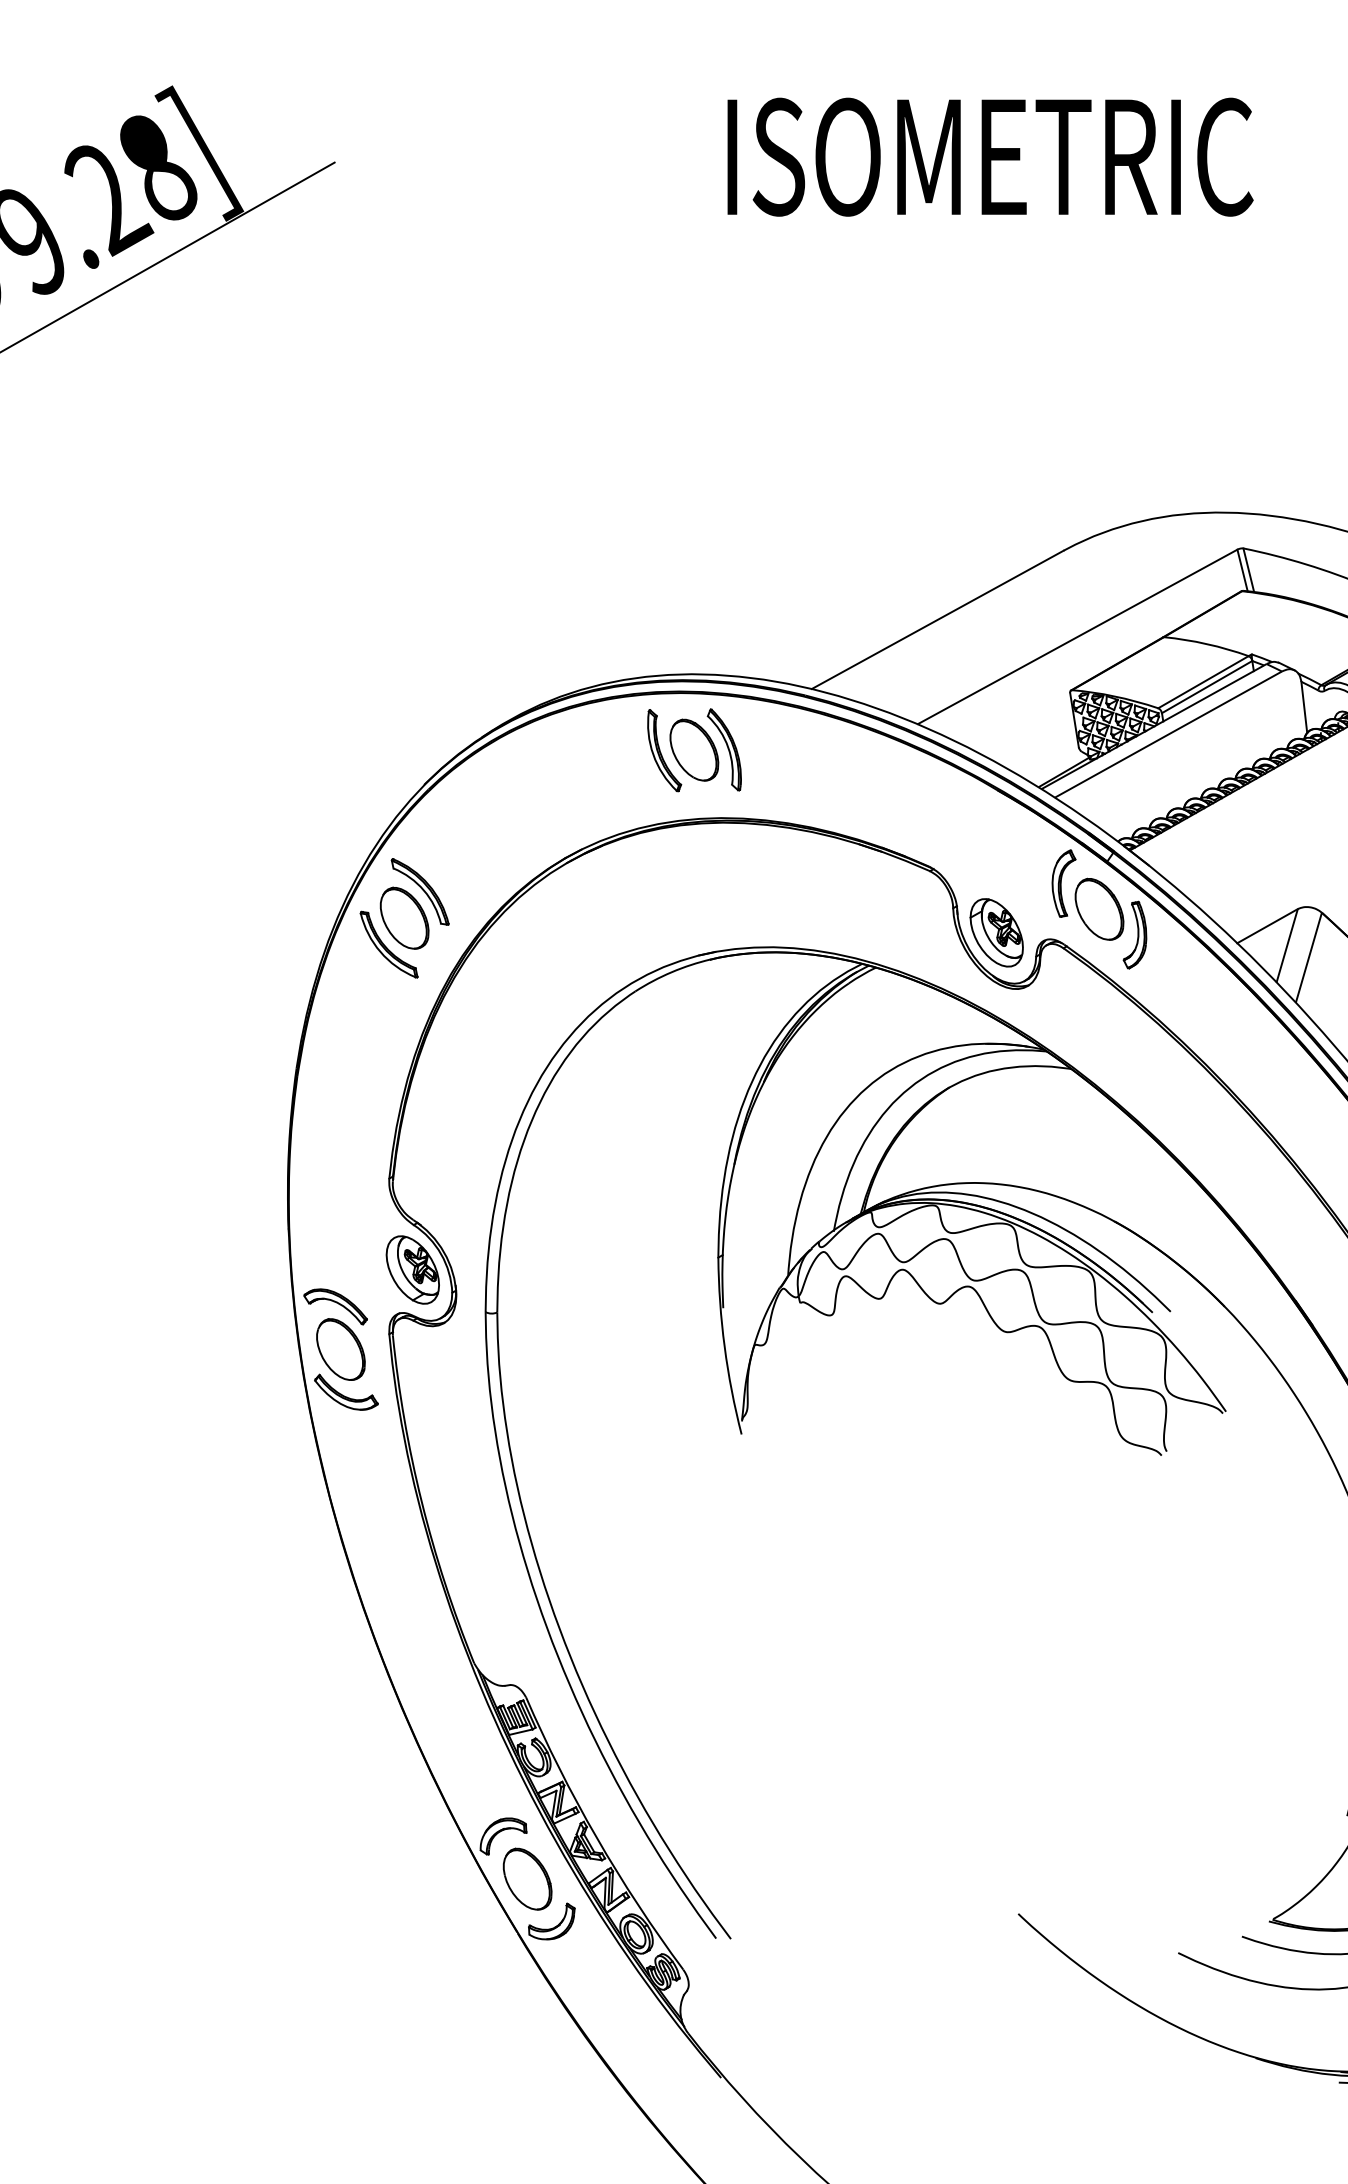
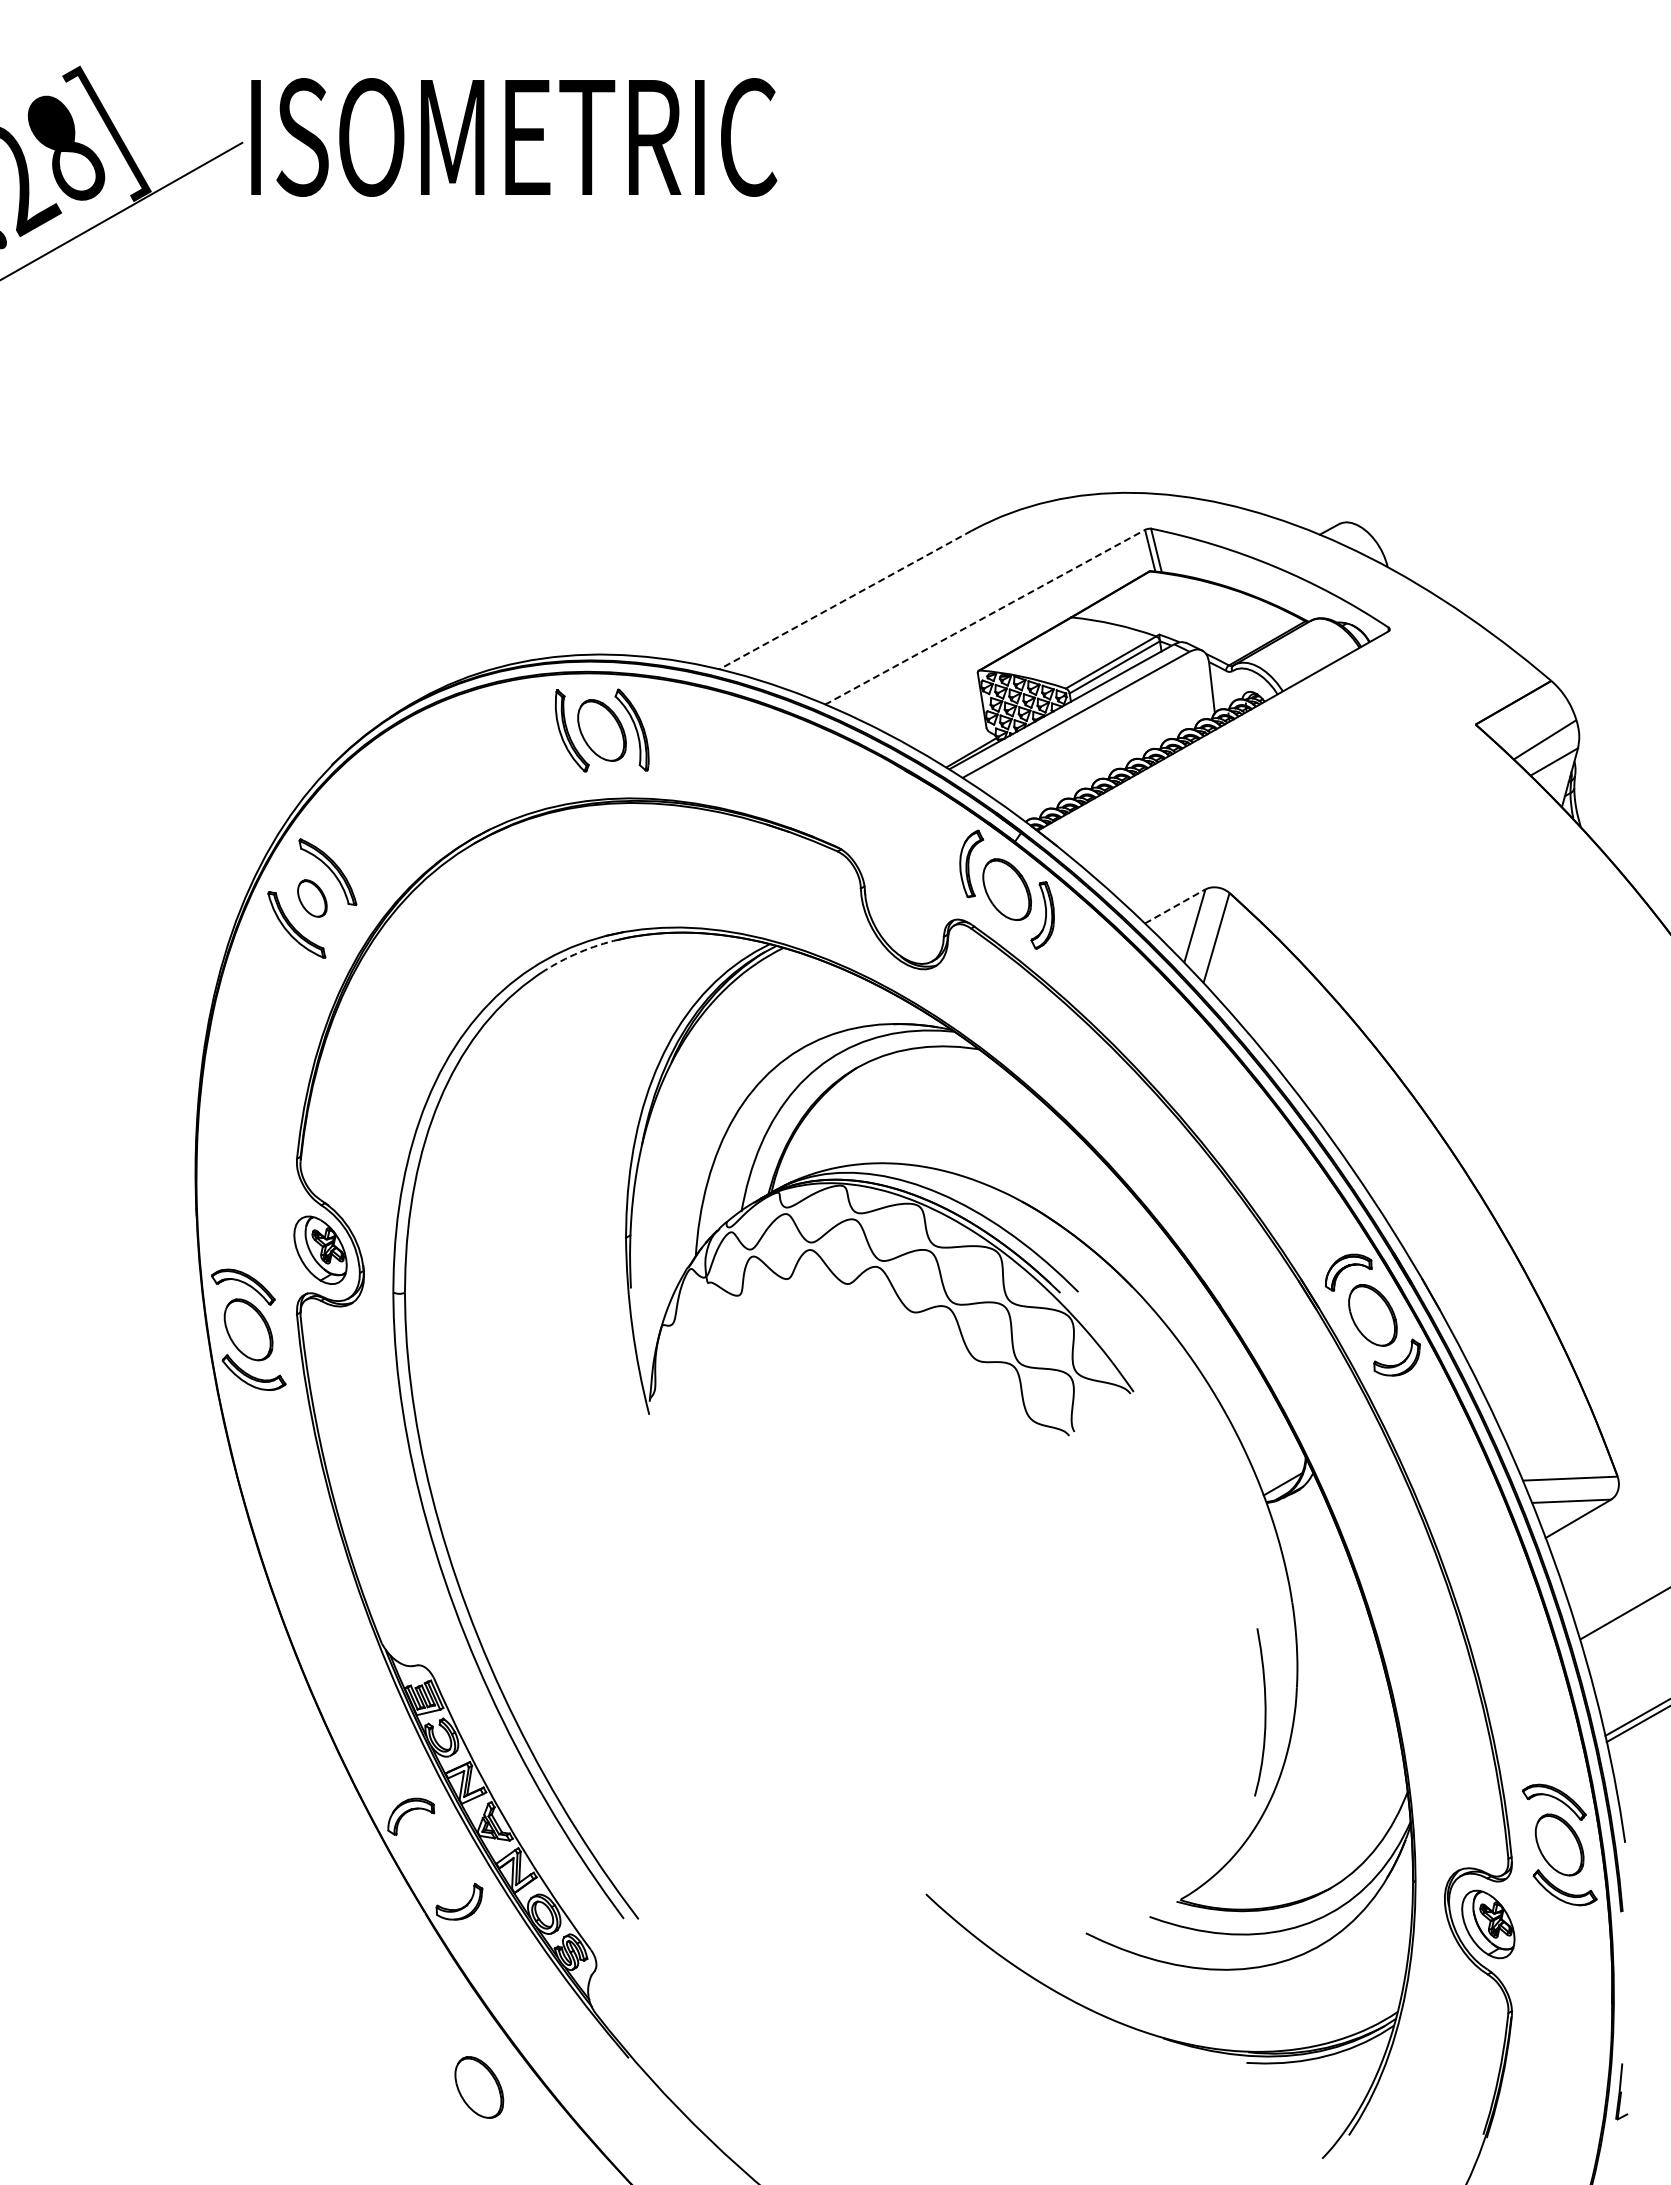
text: (990, 157) -> (514, 137), moved
line: (937, 620) -> (845, 600), solid -> dashed
line: (1076, 637) -> (984, 617), solid -> dashed
part: (404, 918) -> (312, 898), size x0.6
line: (1267, 926) -> (1175, 906), solid -> dashed
part: (996, 932) -> (904, 912), removed
arc: (671, 972) -> (579, 952), solid -> dashed
part: (527, 1879) -> (479, 2087), moved

